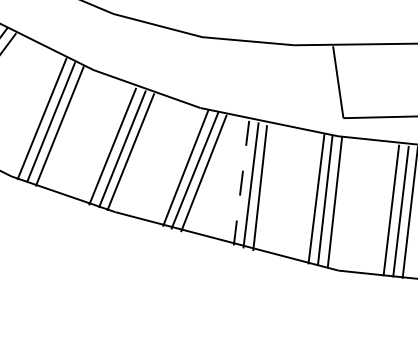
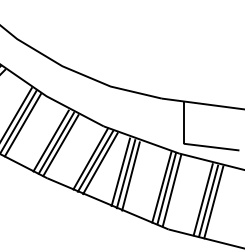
line: (240, 183) -> (120, 172), dashed -> solid

